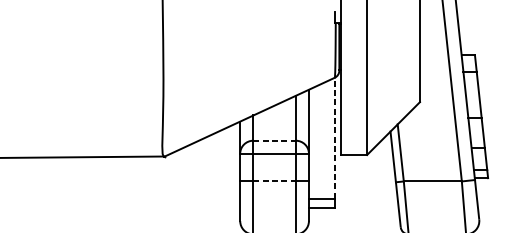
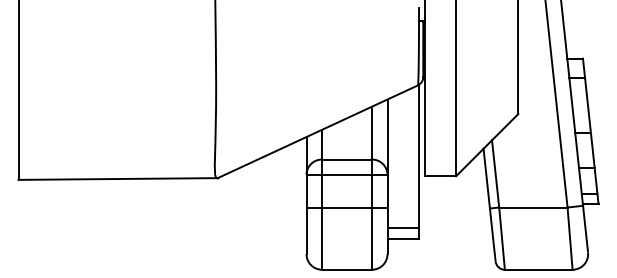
line: (335, 137) -> (418, 155), dashed -> solid
line: (274, 140) -> (347, 159), dashed -> solid
line: (274, 181) -> (347, 207), dashed -> solid

